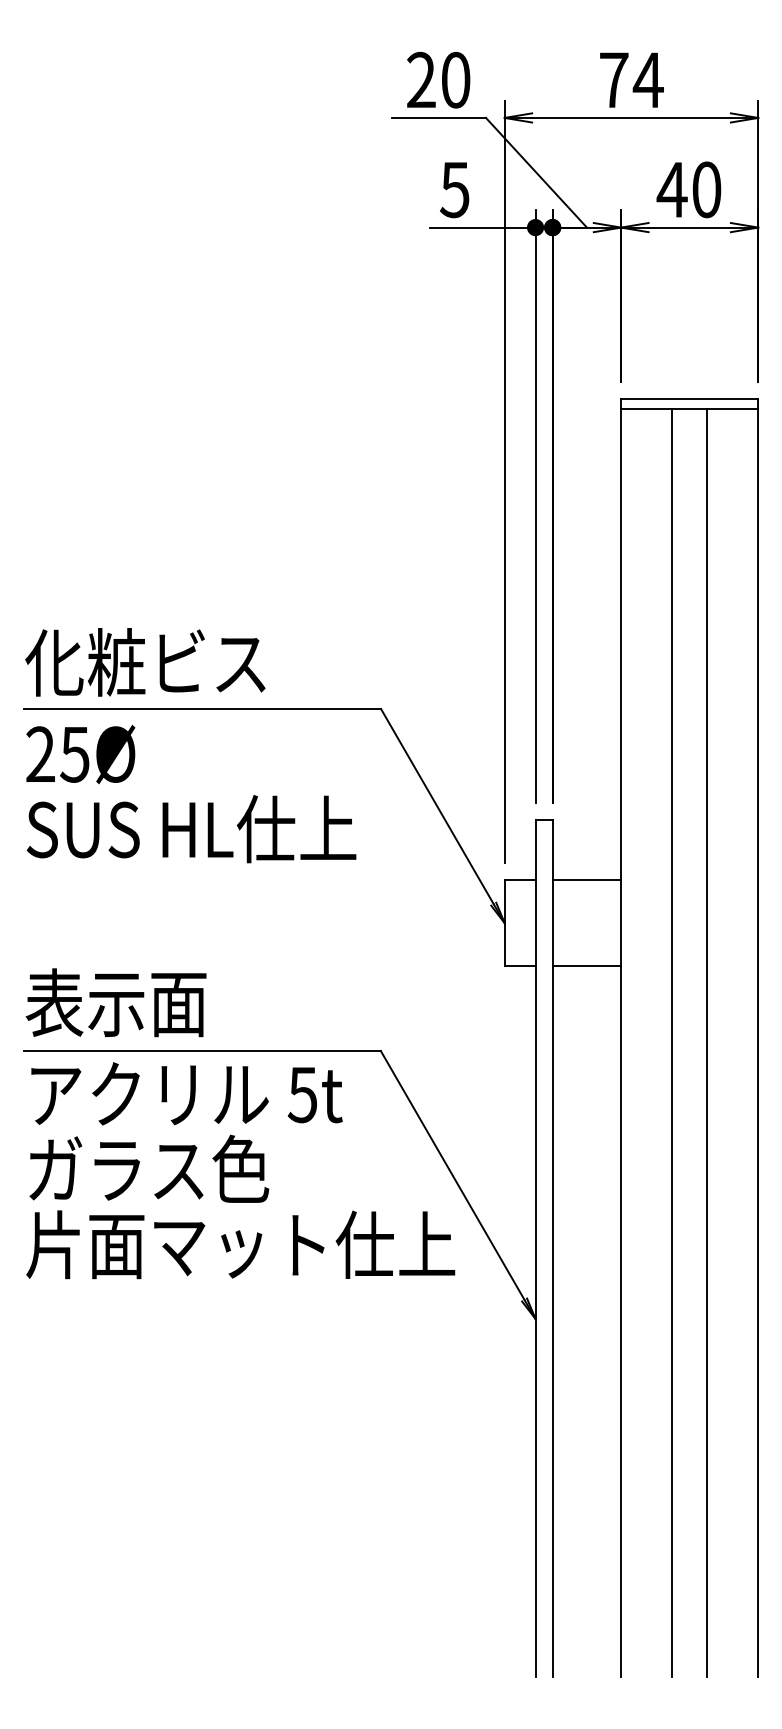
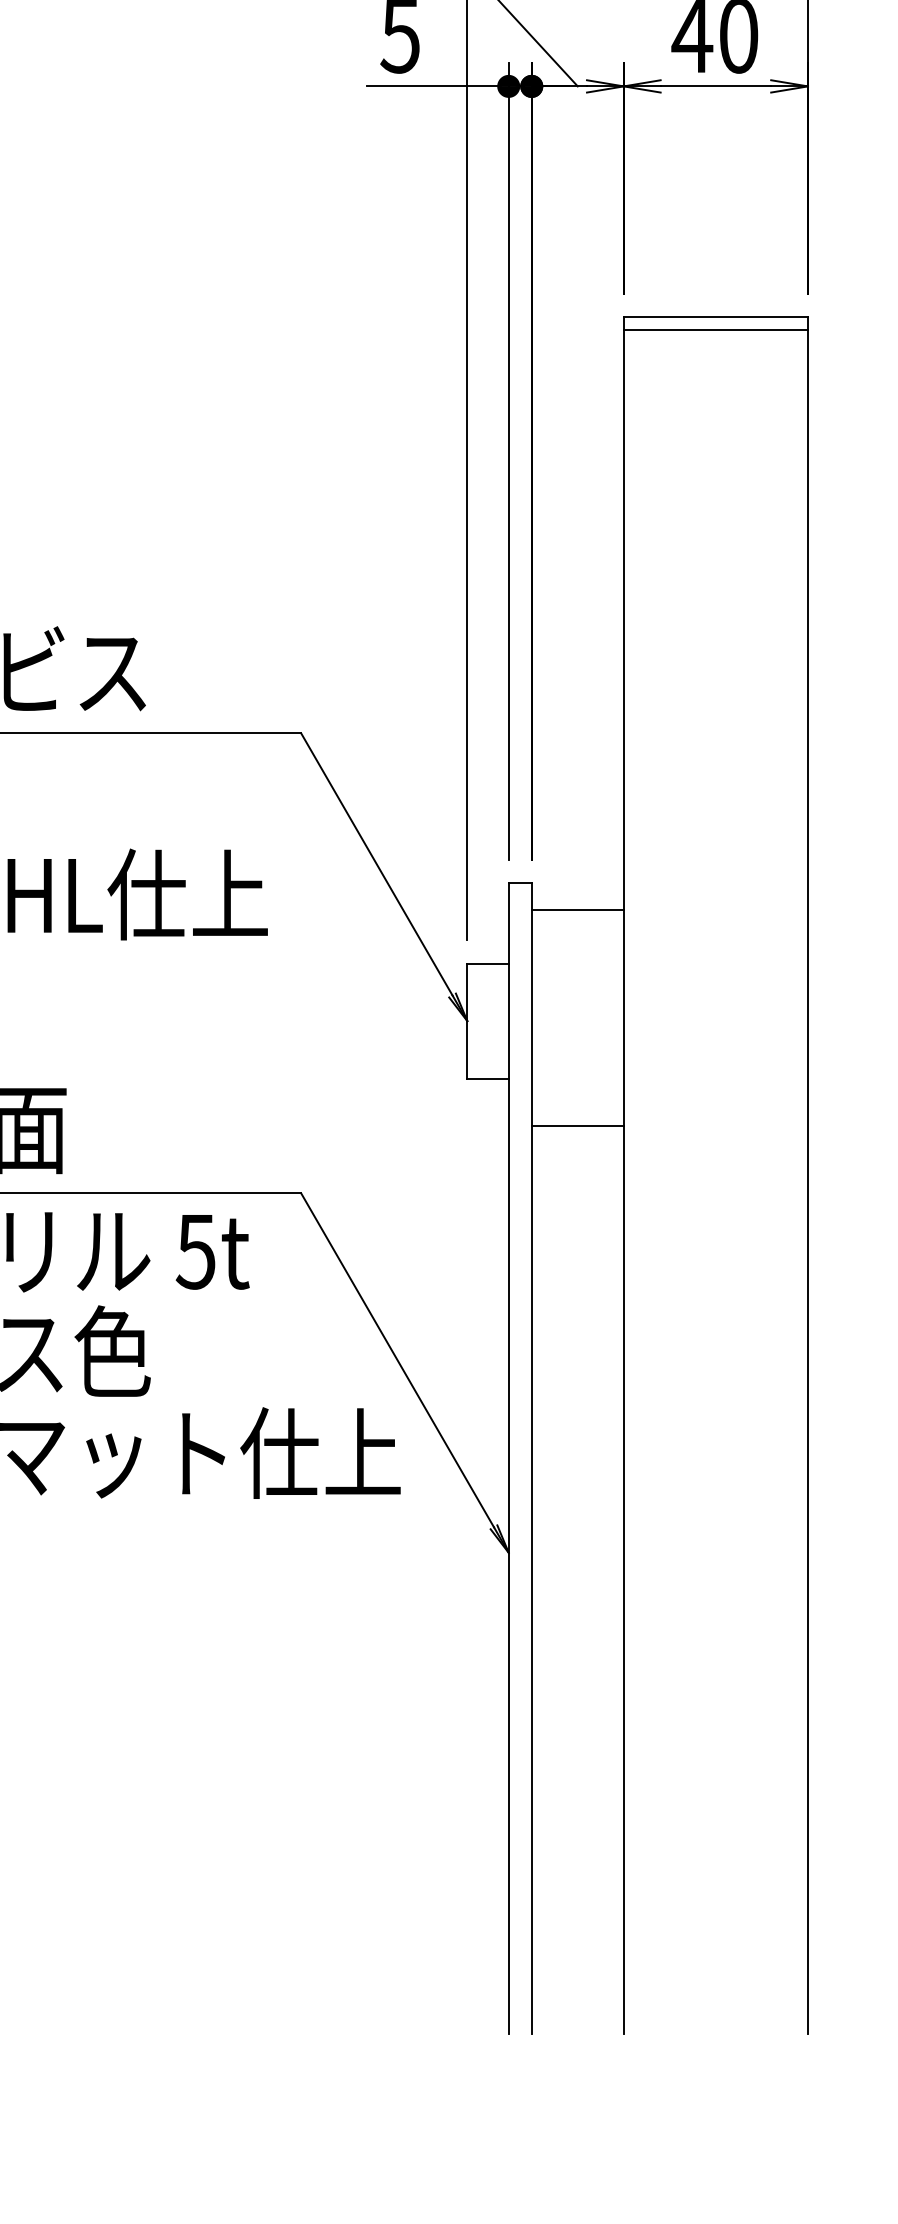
line: (586, 880) -> (577, 909), moved
line: (586, 966) -> (577, 1126), moved
line: (672, 1043) -> (692, 1182), removed
line: (707, 1043) -> (739, 1182), removed

